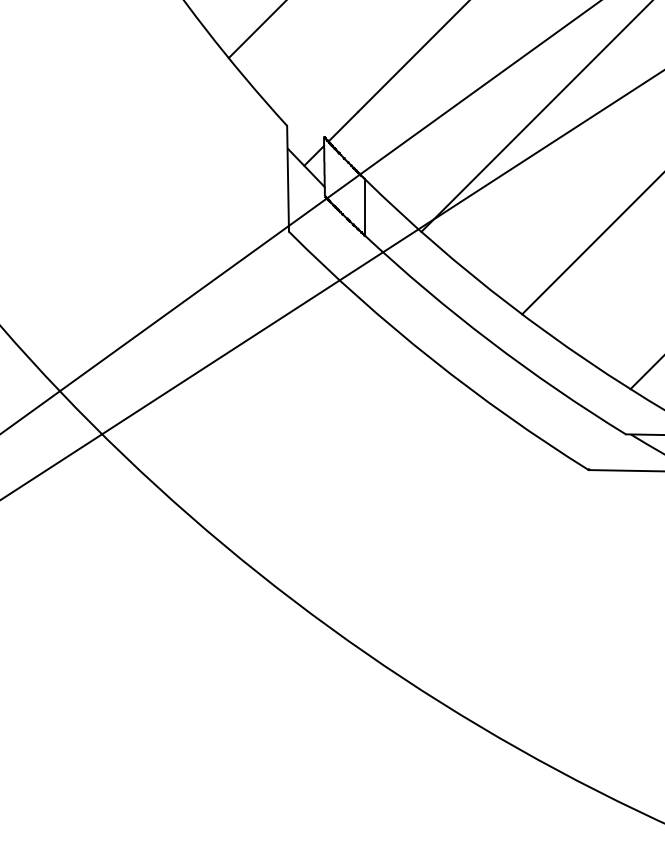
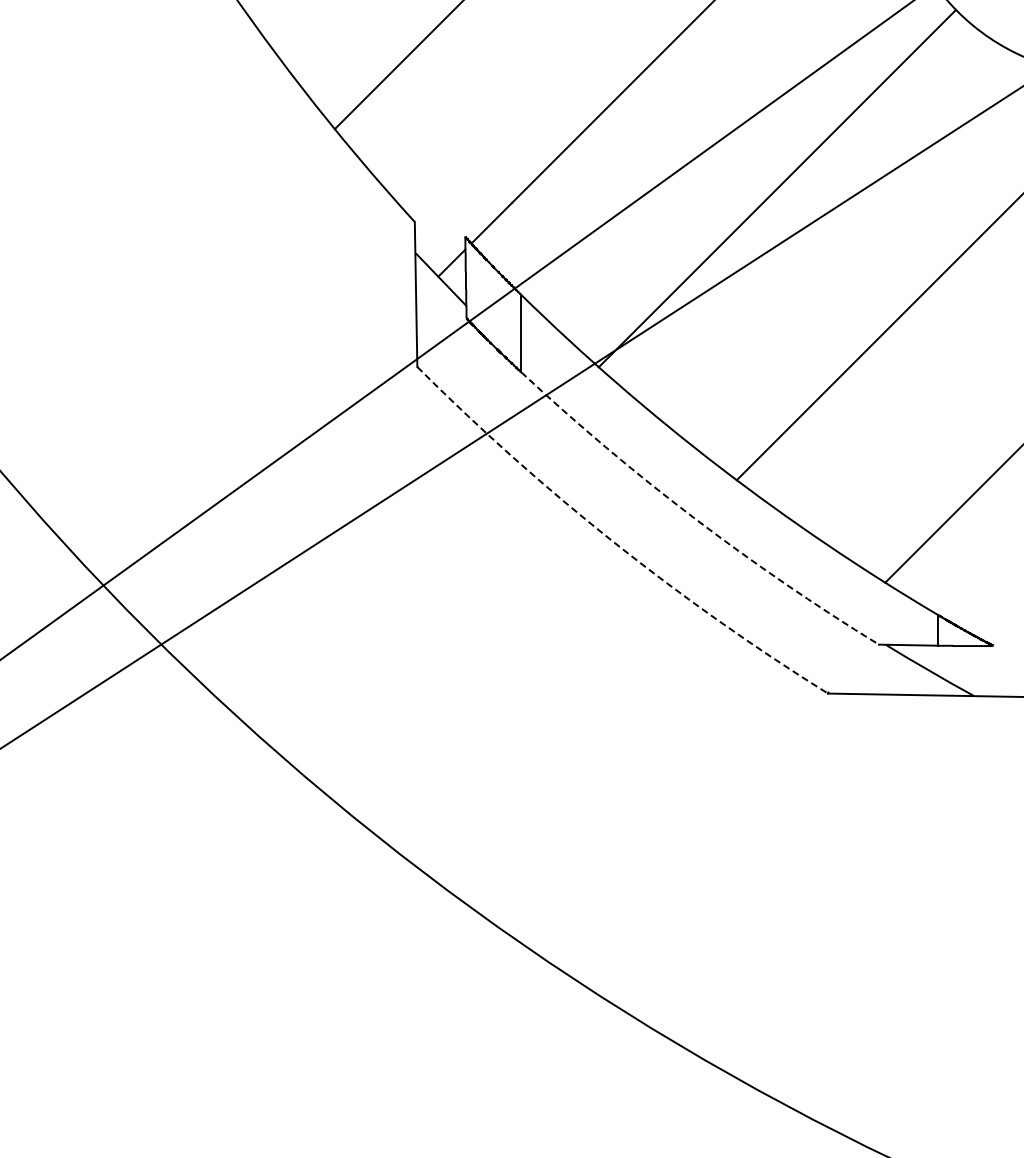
arc: (490, 341) -> (693, 517), solid -> dashed
arc: (432, 359) -> (613, 541), solid -> dashed

